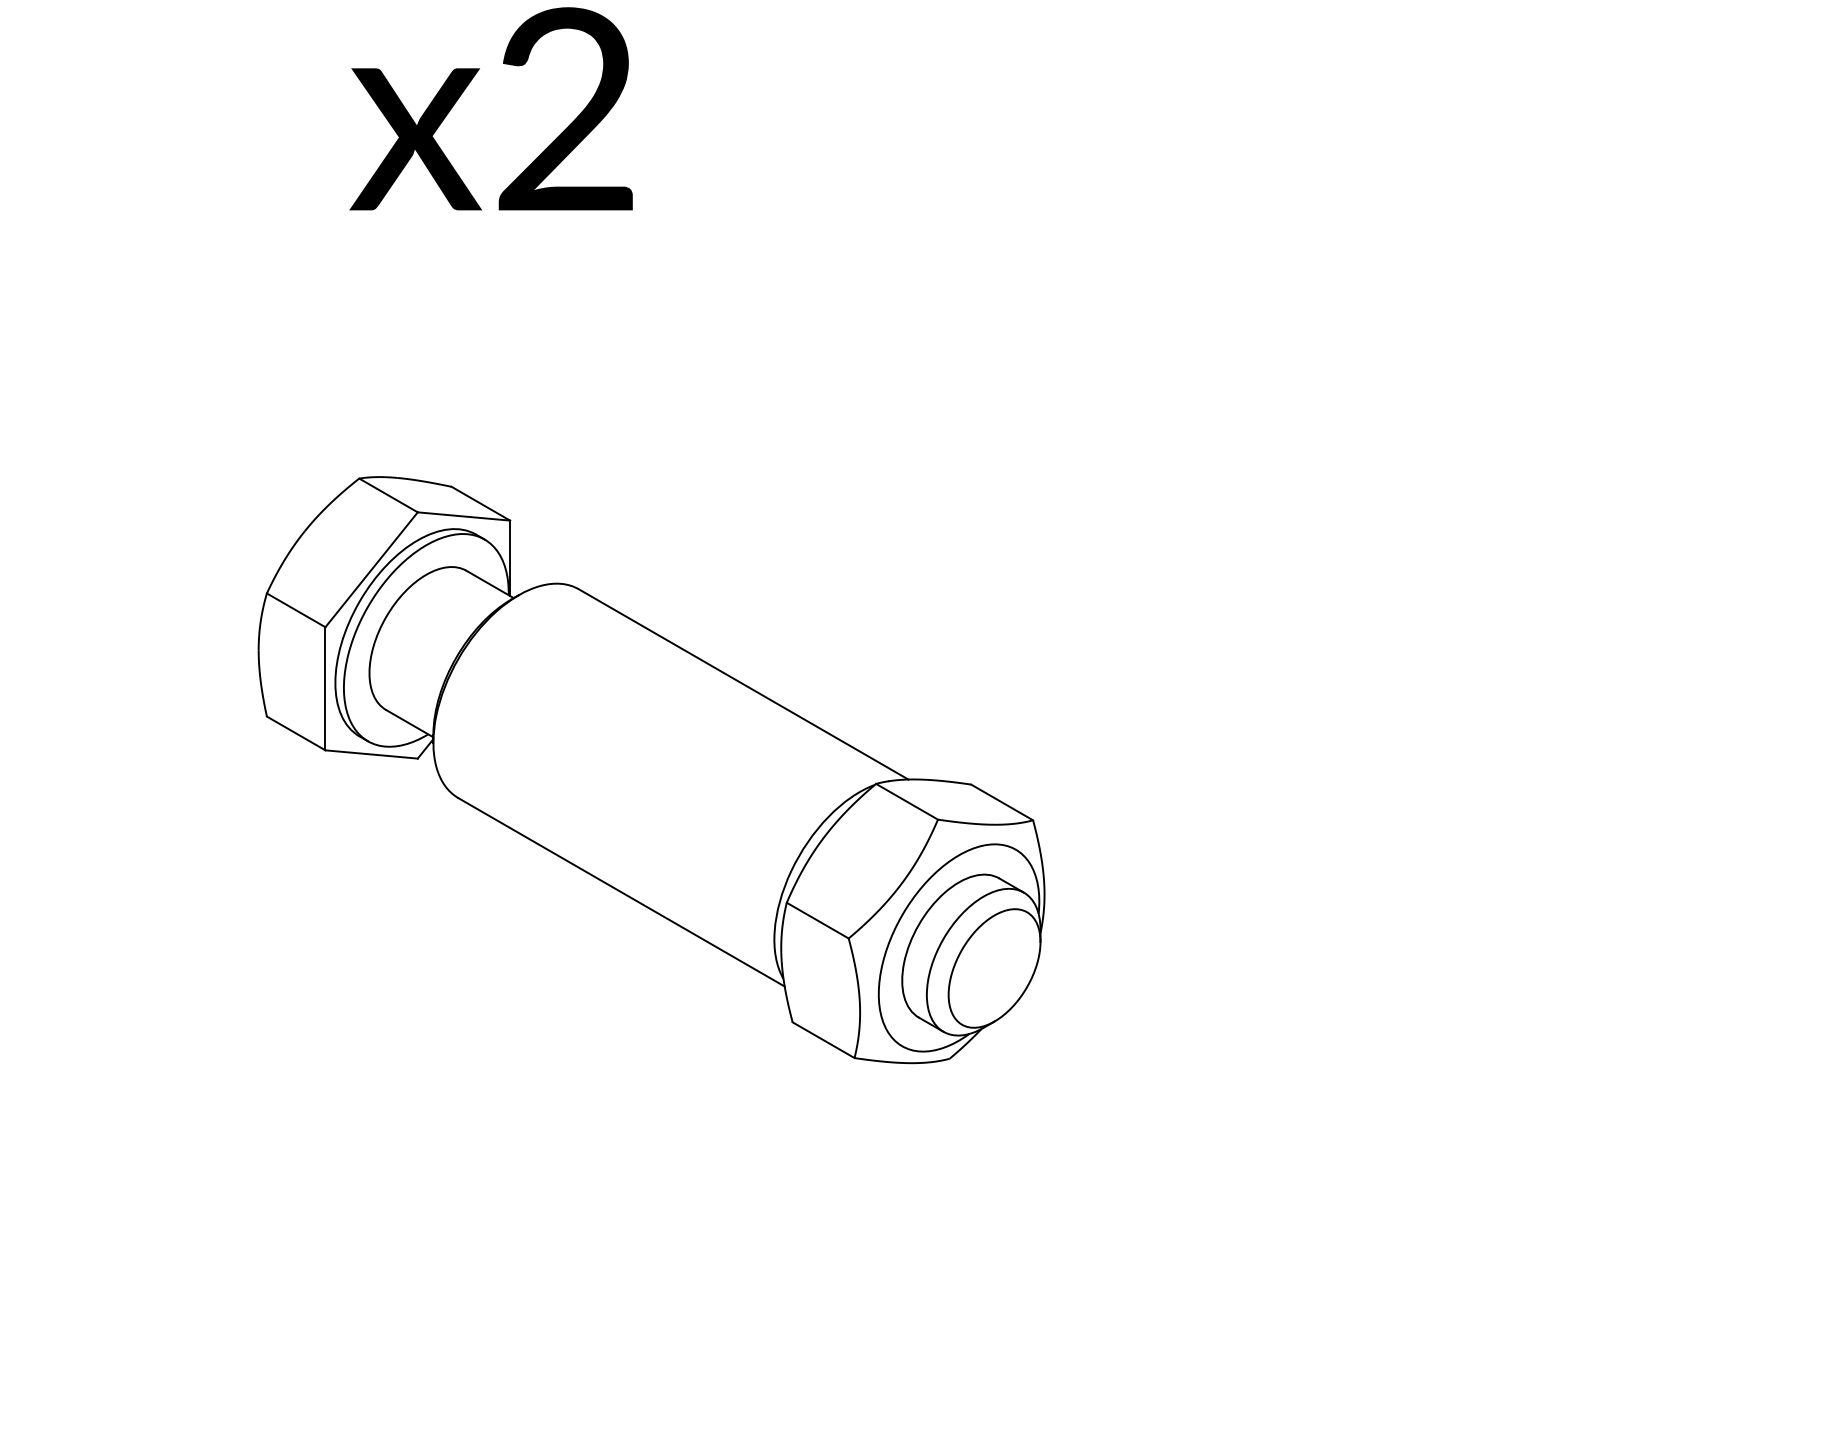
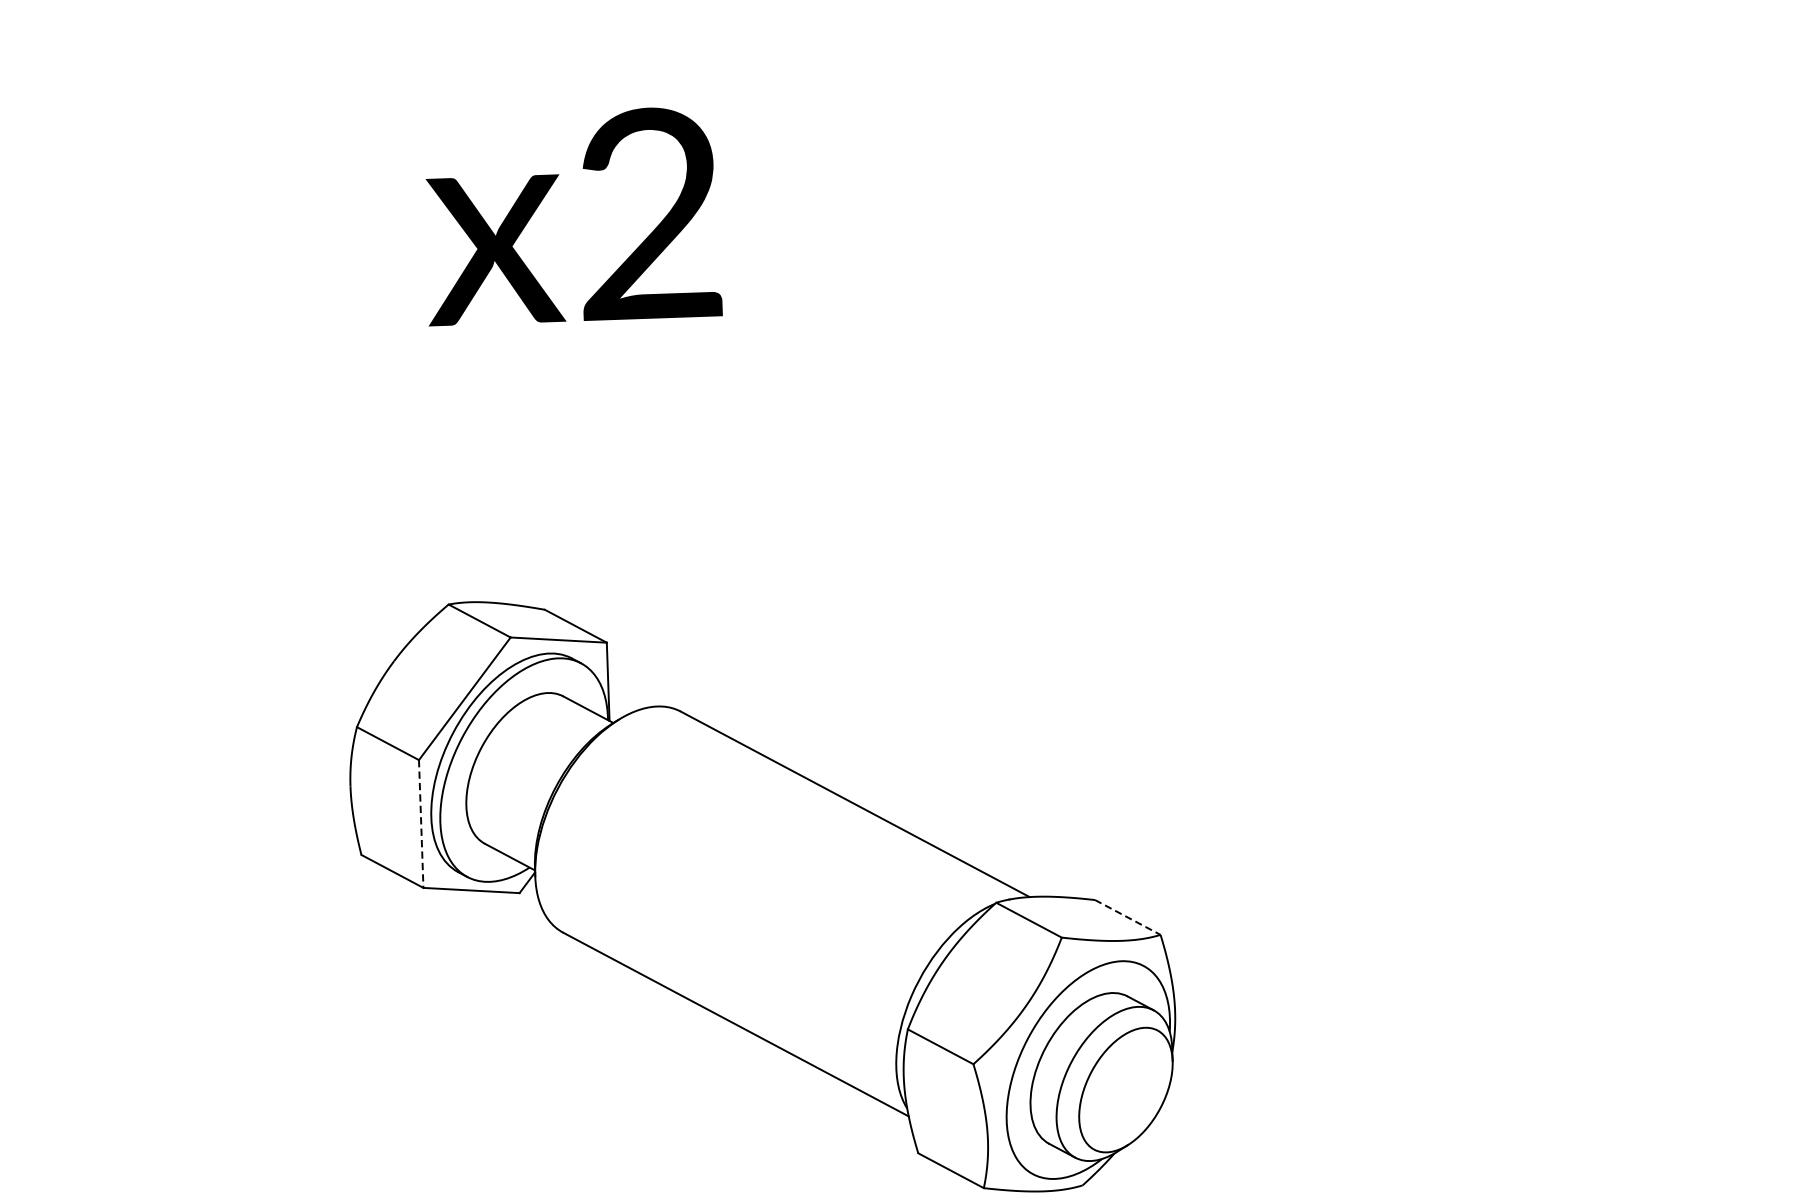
line: (325, 688) -> (421, 823), solid -> dashed
line: (1002, 802) -> (1128, 917), solid -> dashed

